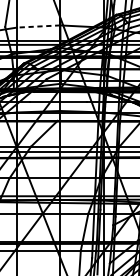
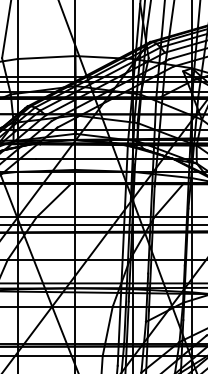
line: (38, 26) -> (46, 57), dashed -> solid

